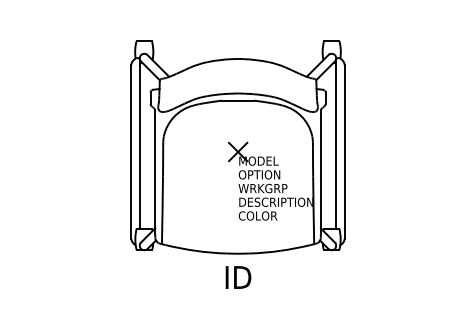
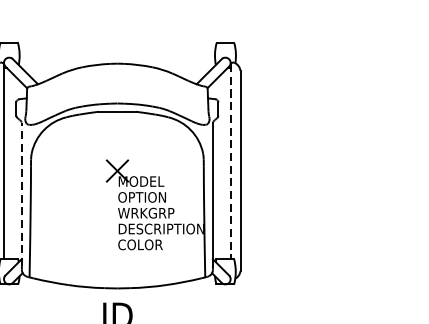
line: (336, 143) -> (230, 161), solid -> dashed
line: (155, 171) -> (22, 193), solid -> dashed

